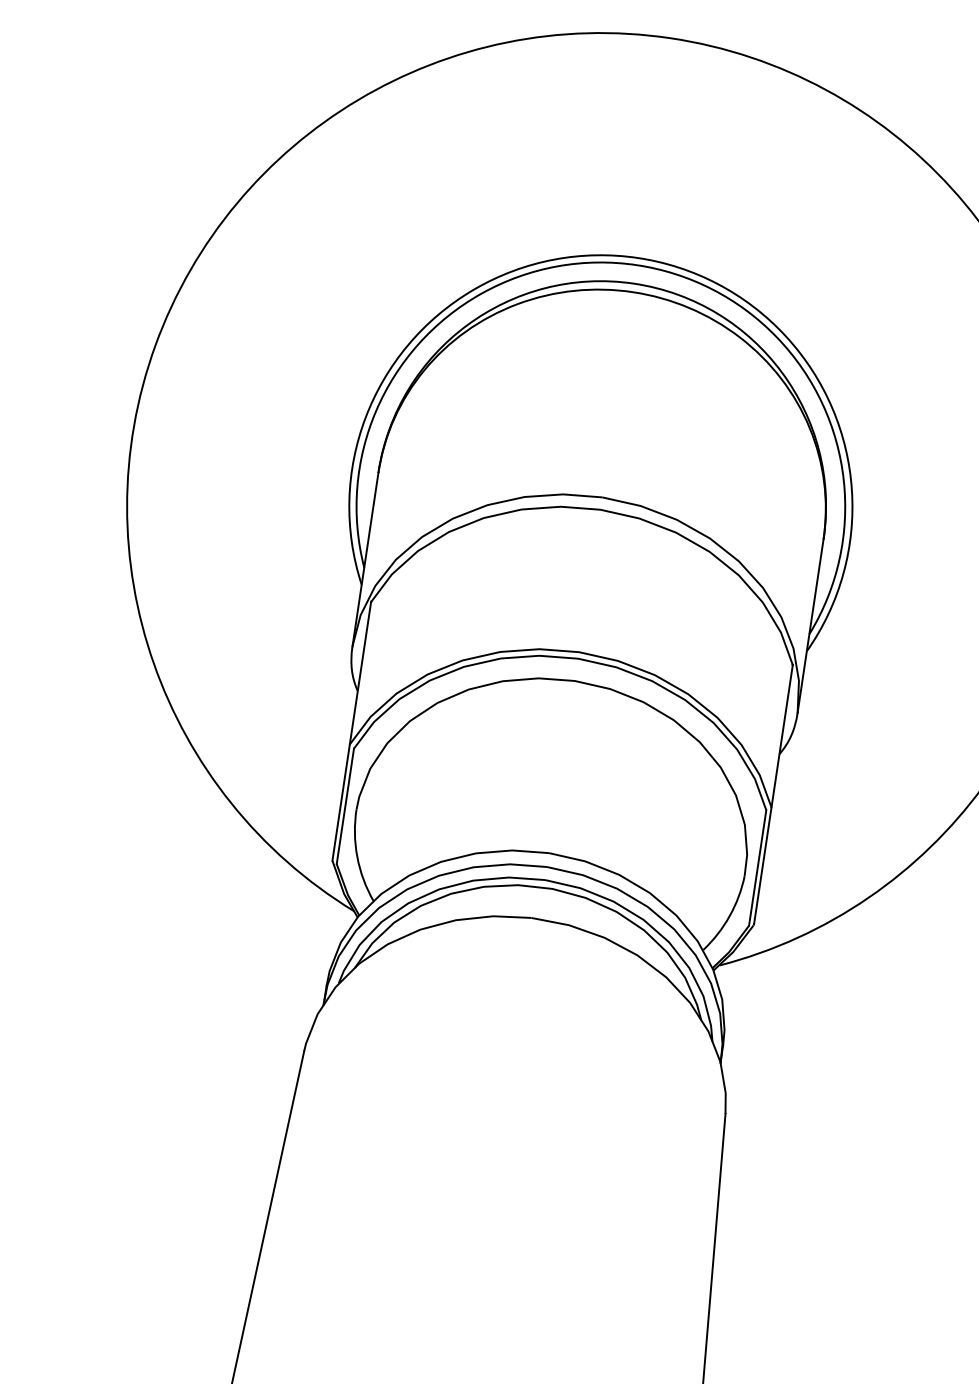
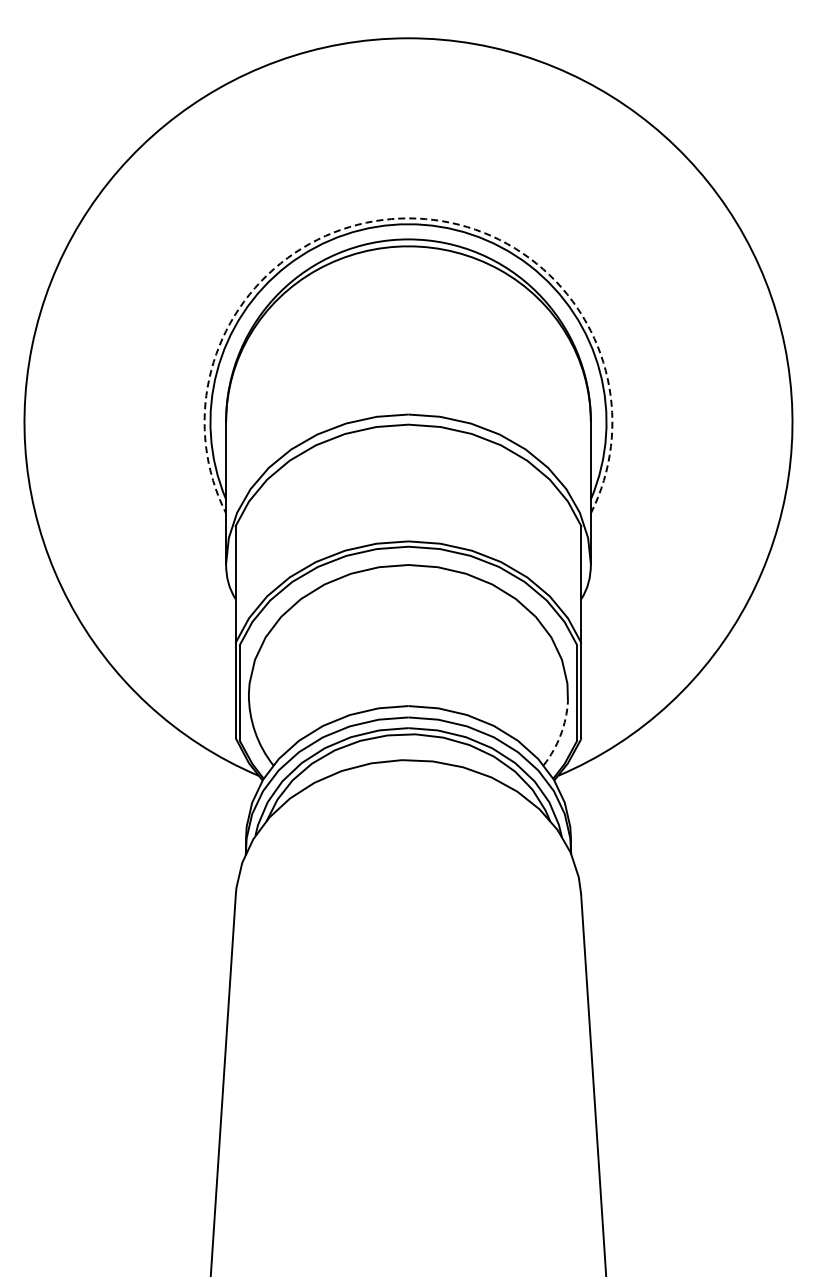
arc: (638, 258) -> (408, 218), solid -> dashed
arc: (729, 916) -> (560, 735), solid -> dashed

